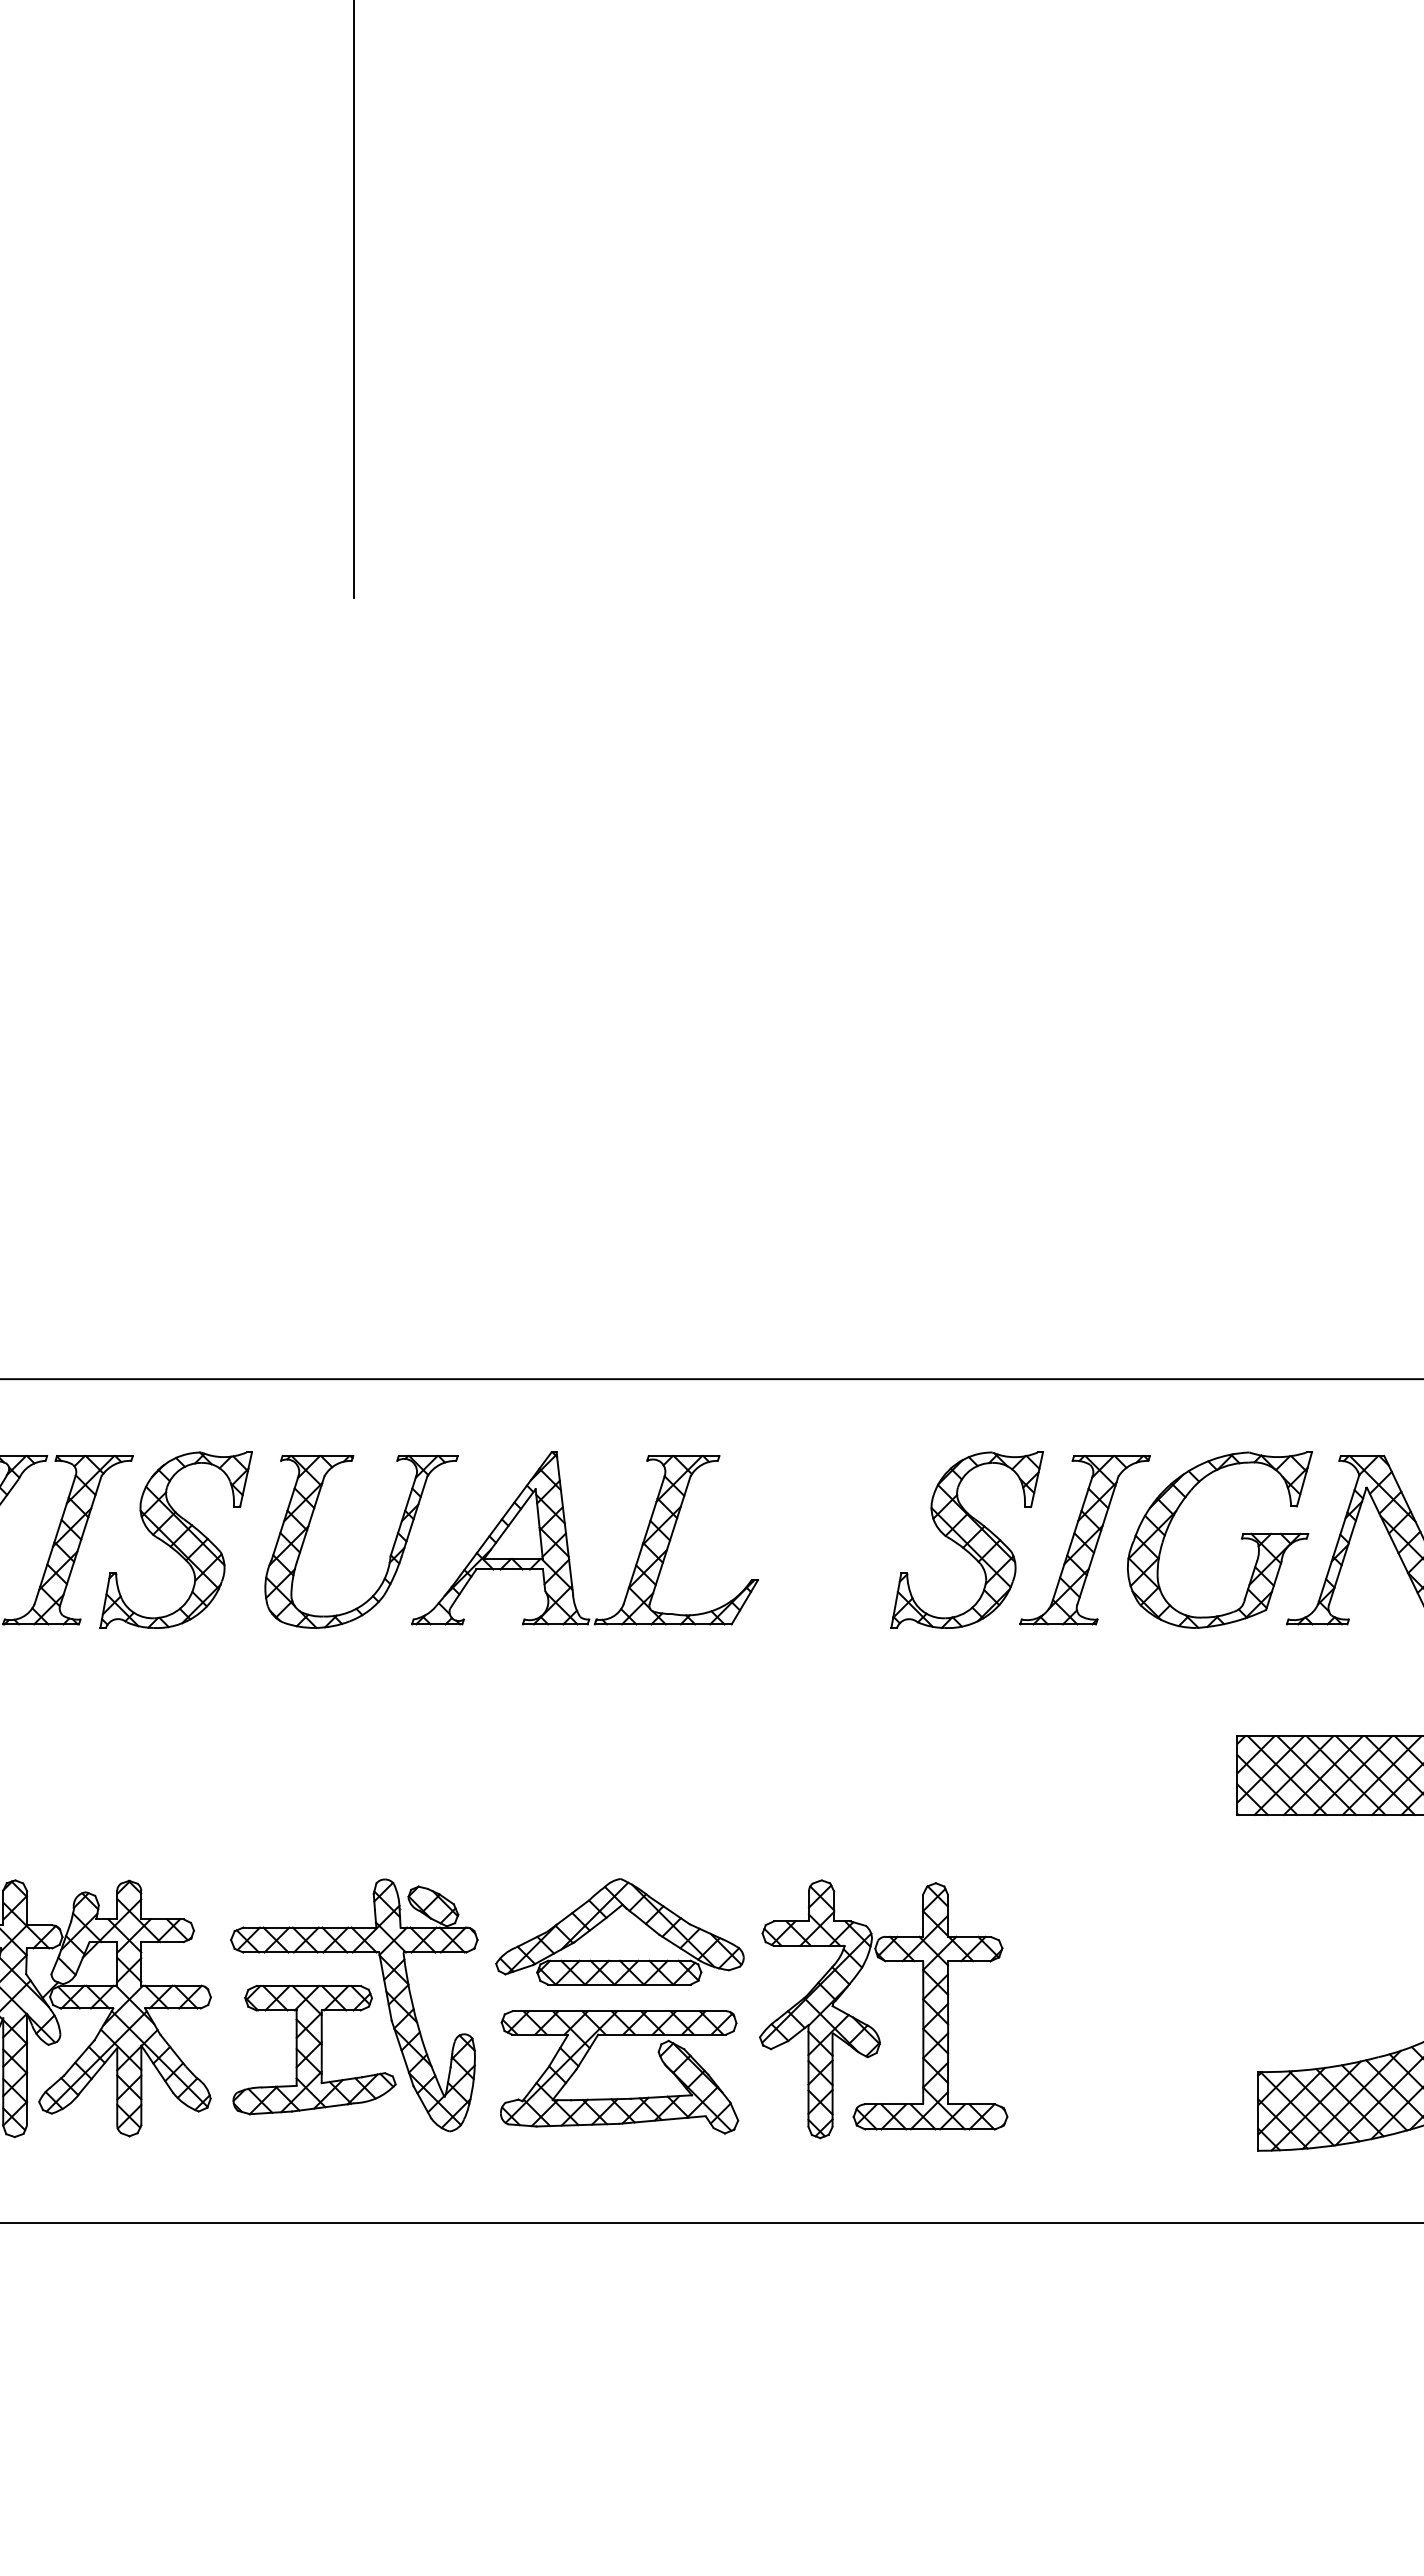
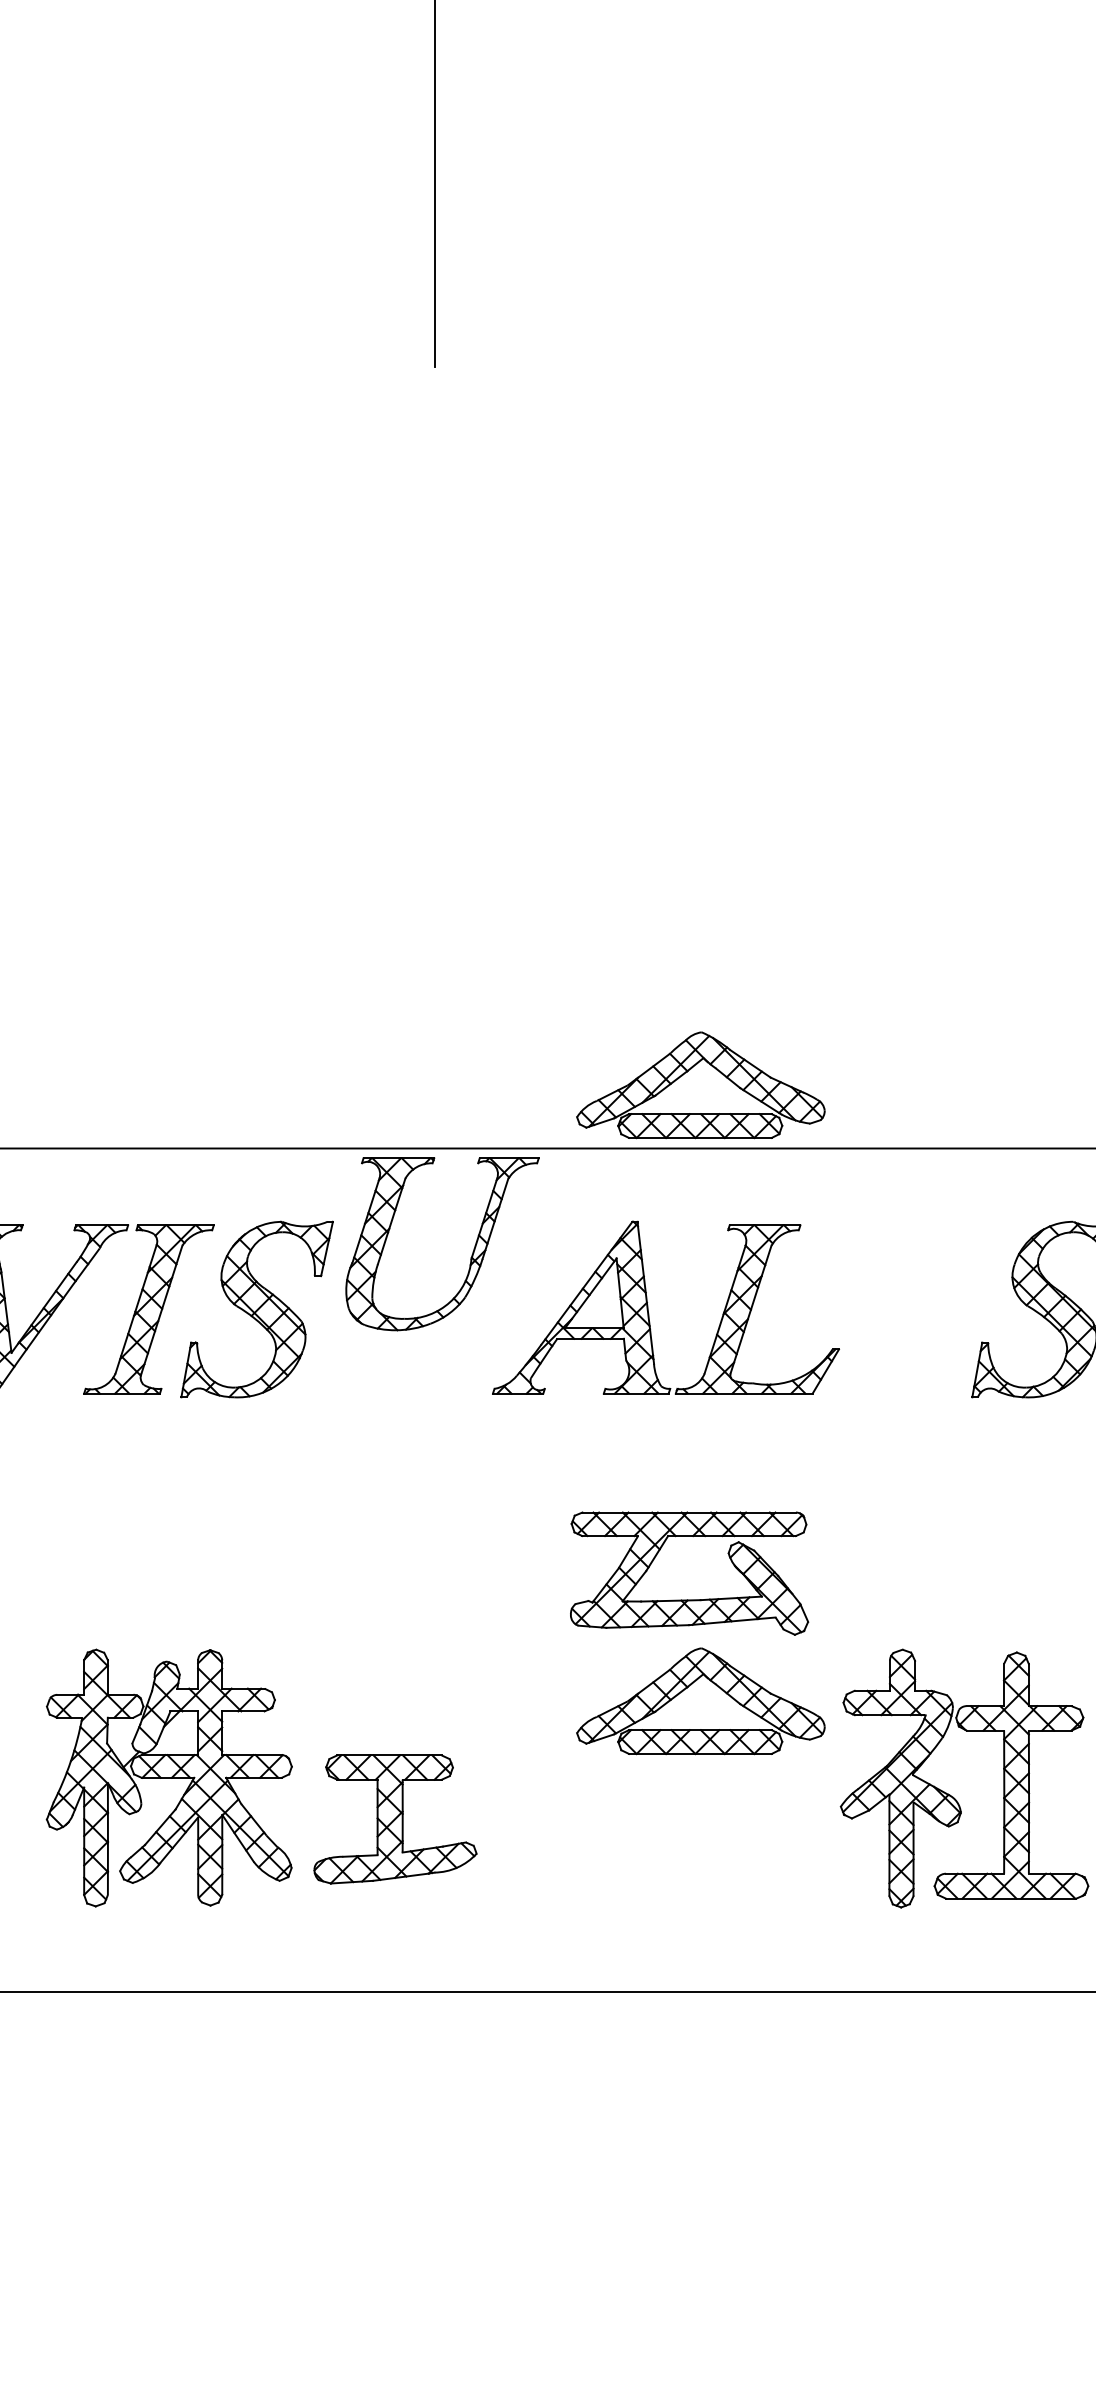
part: (607, 1302) -> (688, 1071), added
part: (390, 1552) -> (471, 1254), moved
part: (386, 1999) -> (467, 1768), removed
part: (619, 2098) -> (689, 1599), moved

